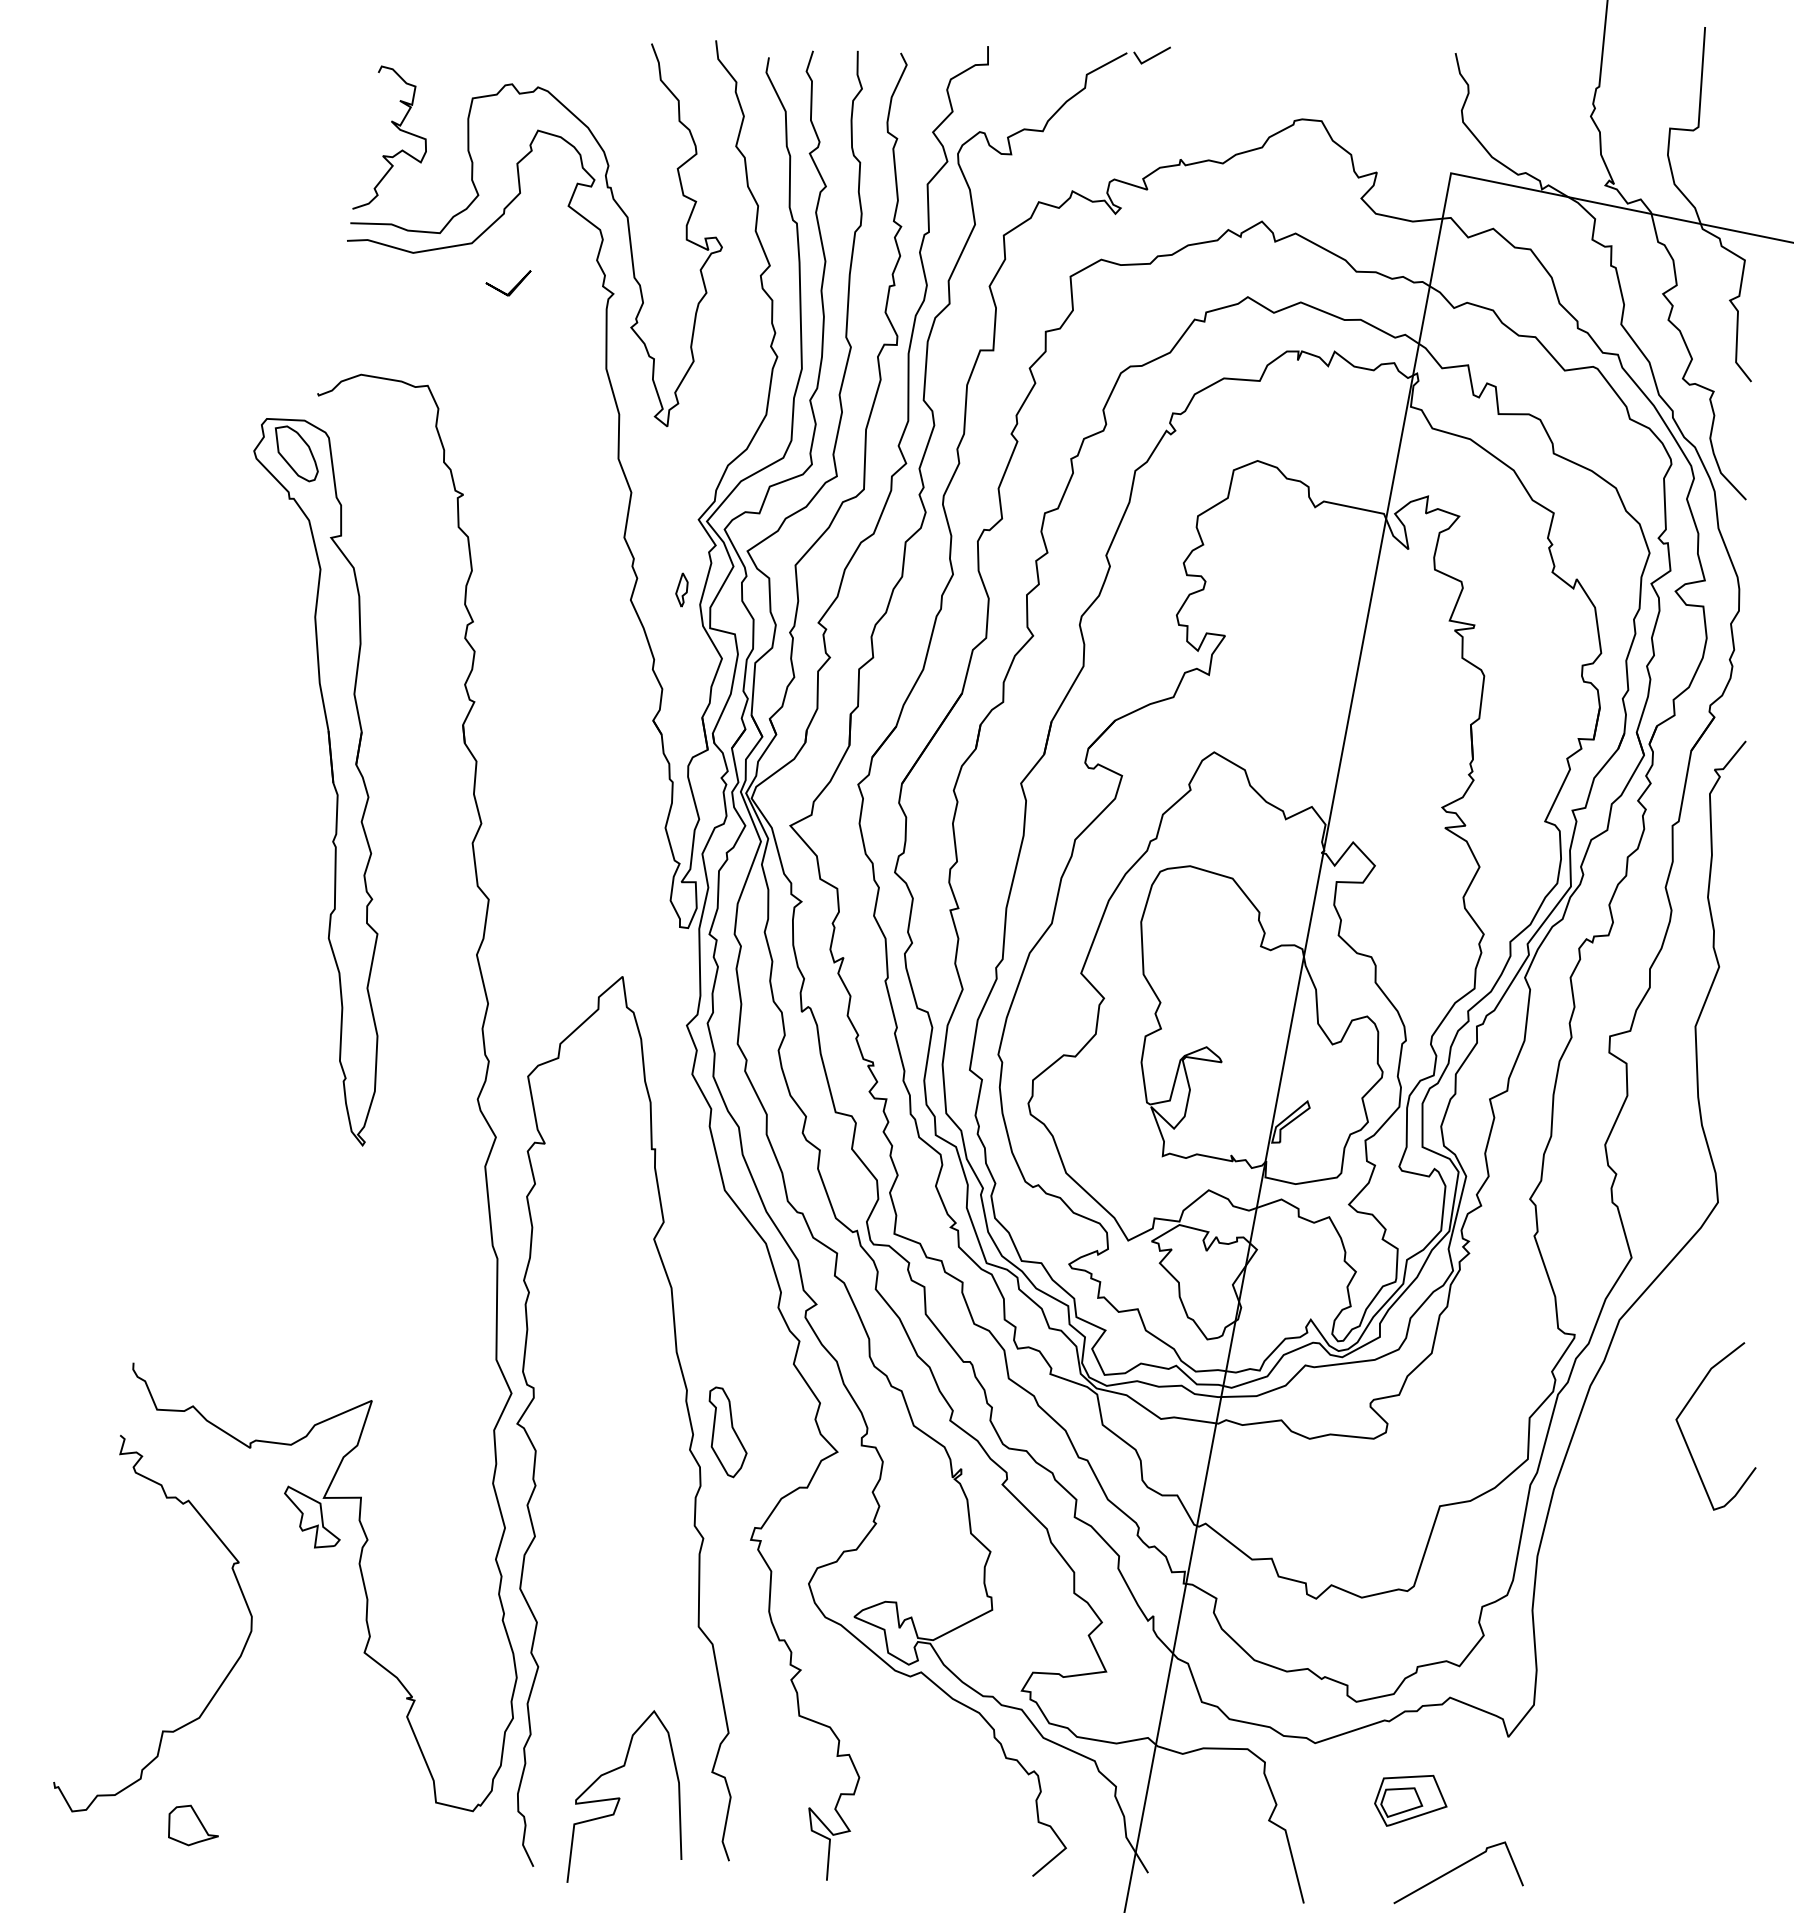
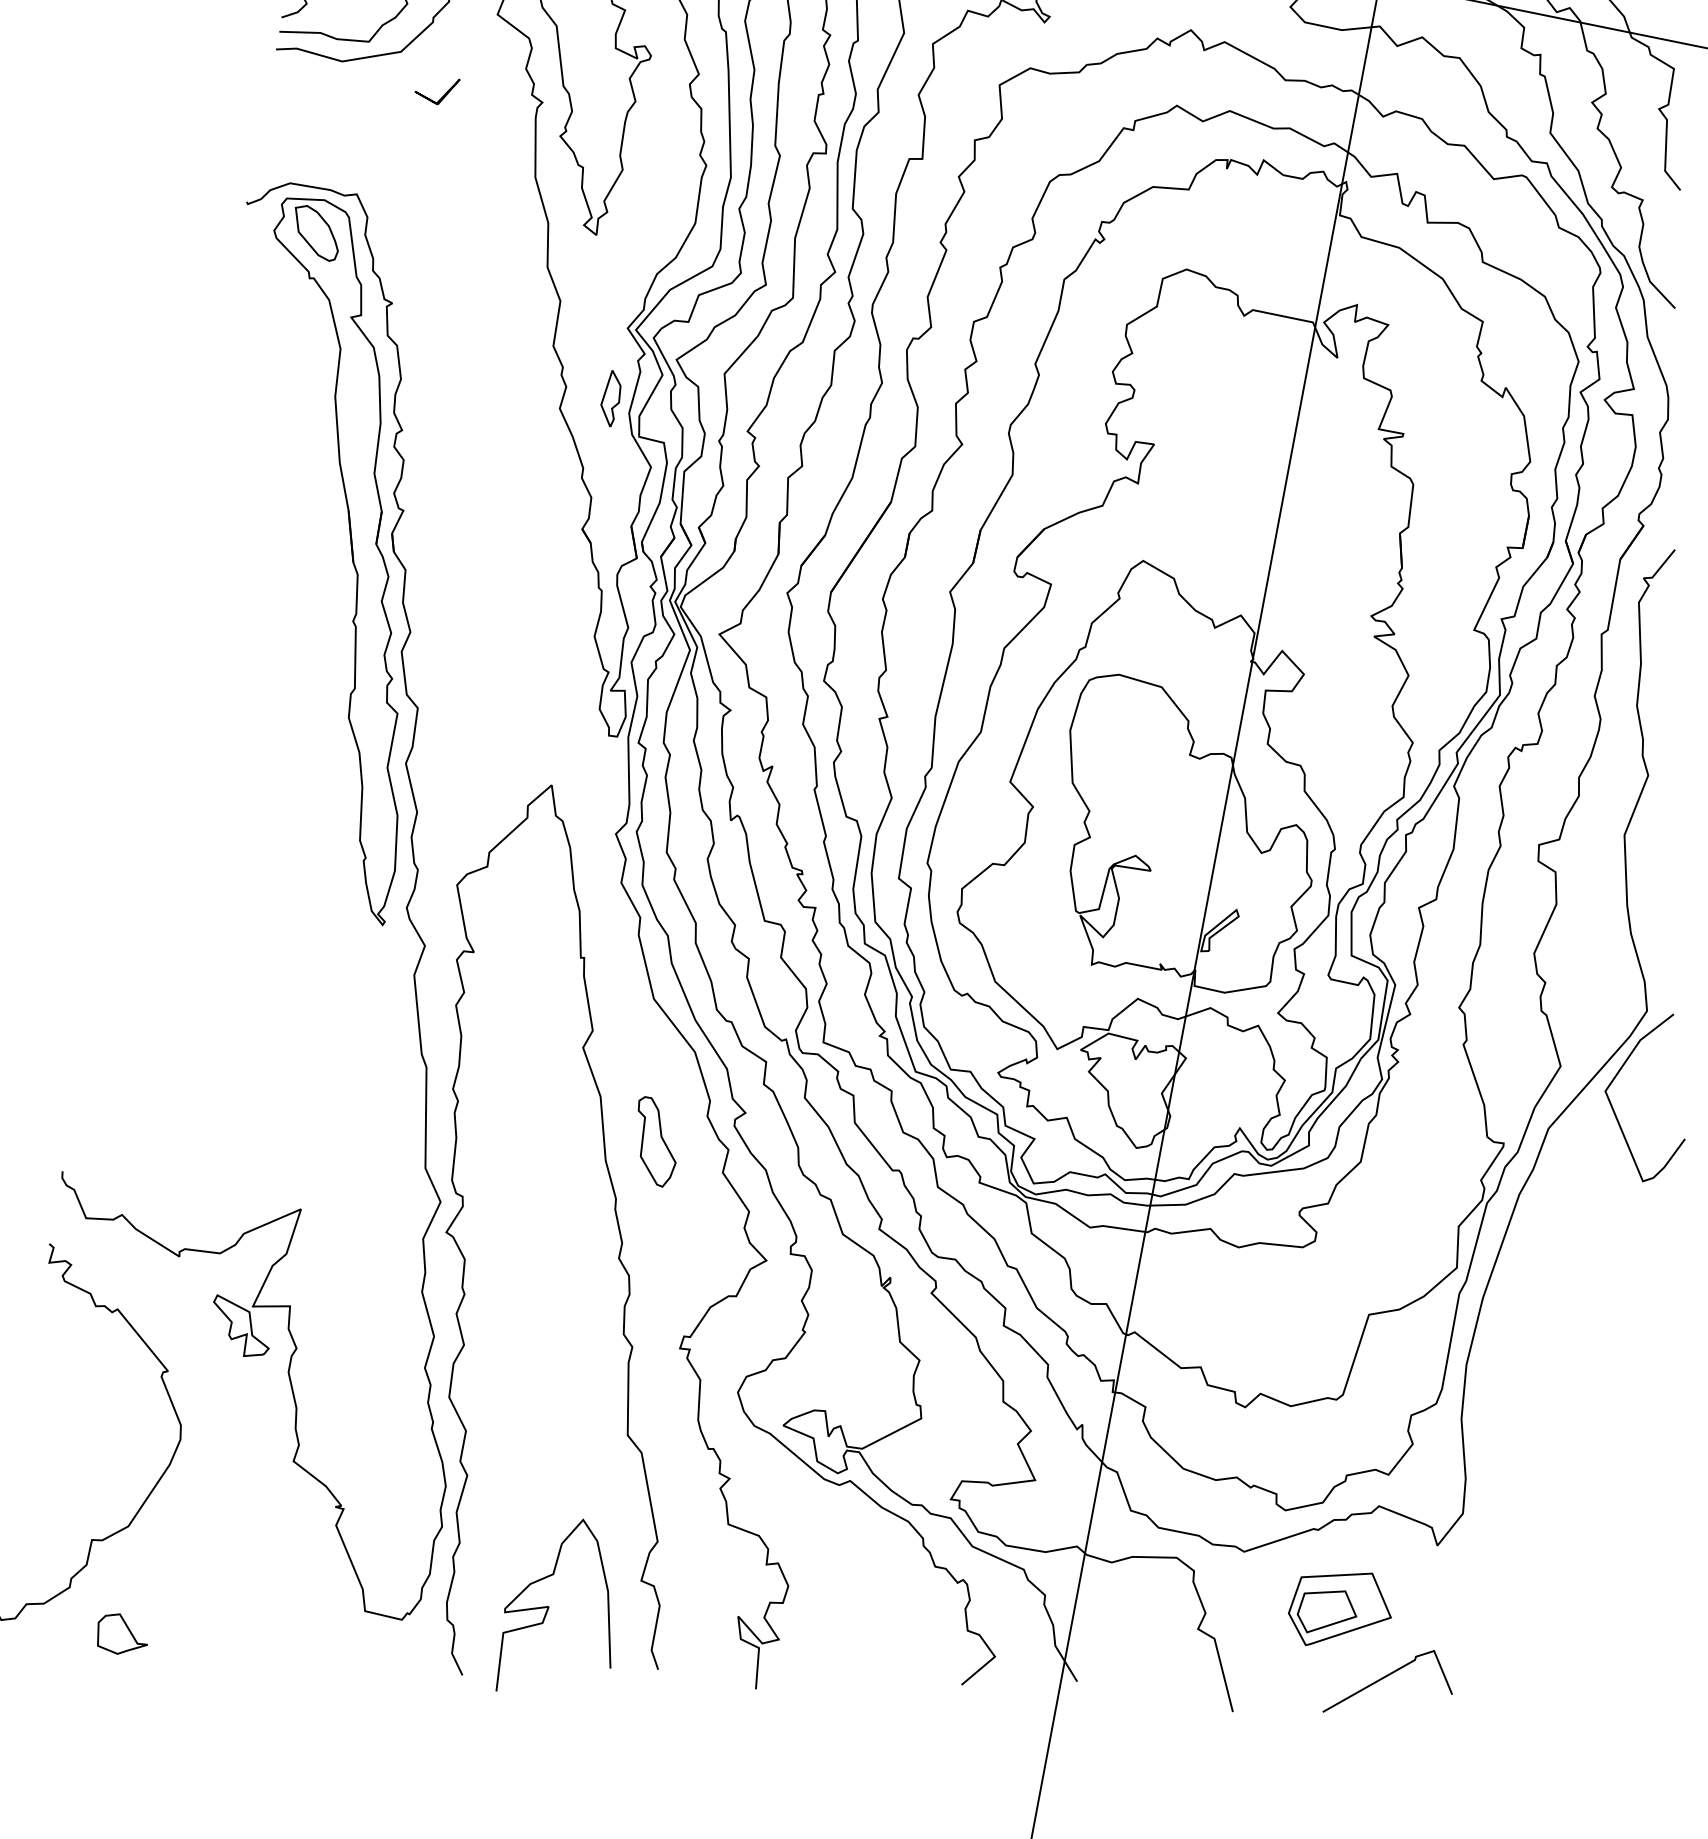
part: (681, 589) -> (610, 398), size x1.67
part: (331, 777) -> (351, 557), moved
part: (727, 1432) -> (656, 1142), moved
curve: (1685, 1438) -> (1614, 1110), moved
part: (1410, 1800) -> (1339, 1609), size x1.43

